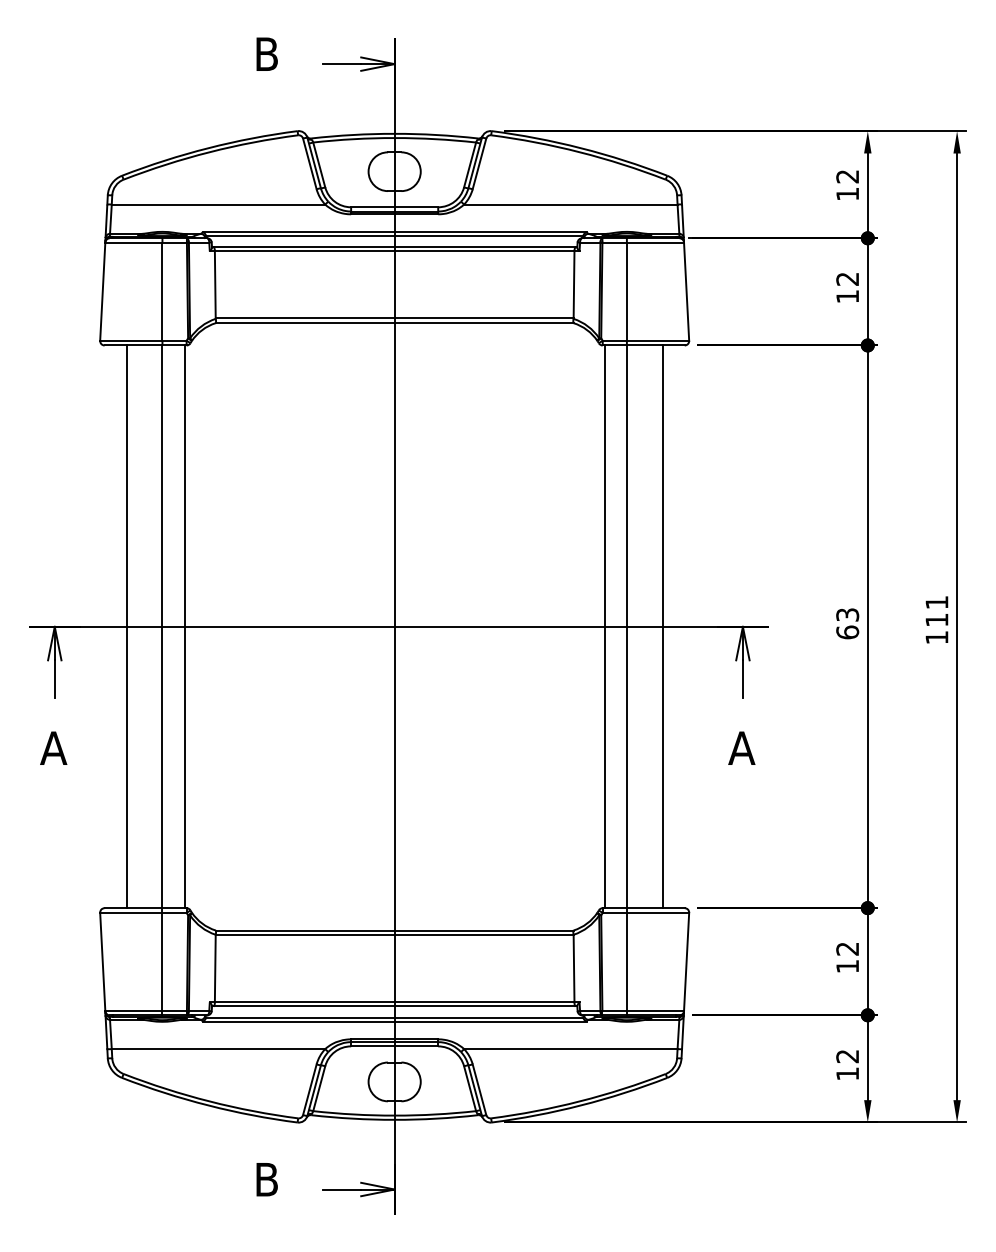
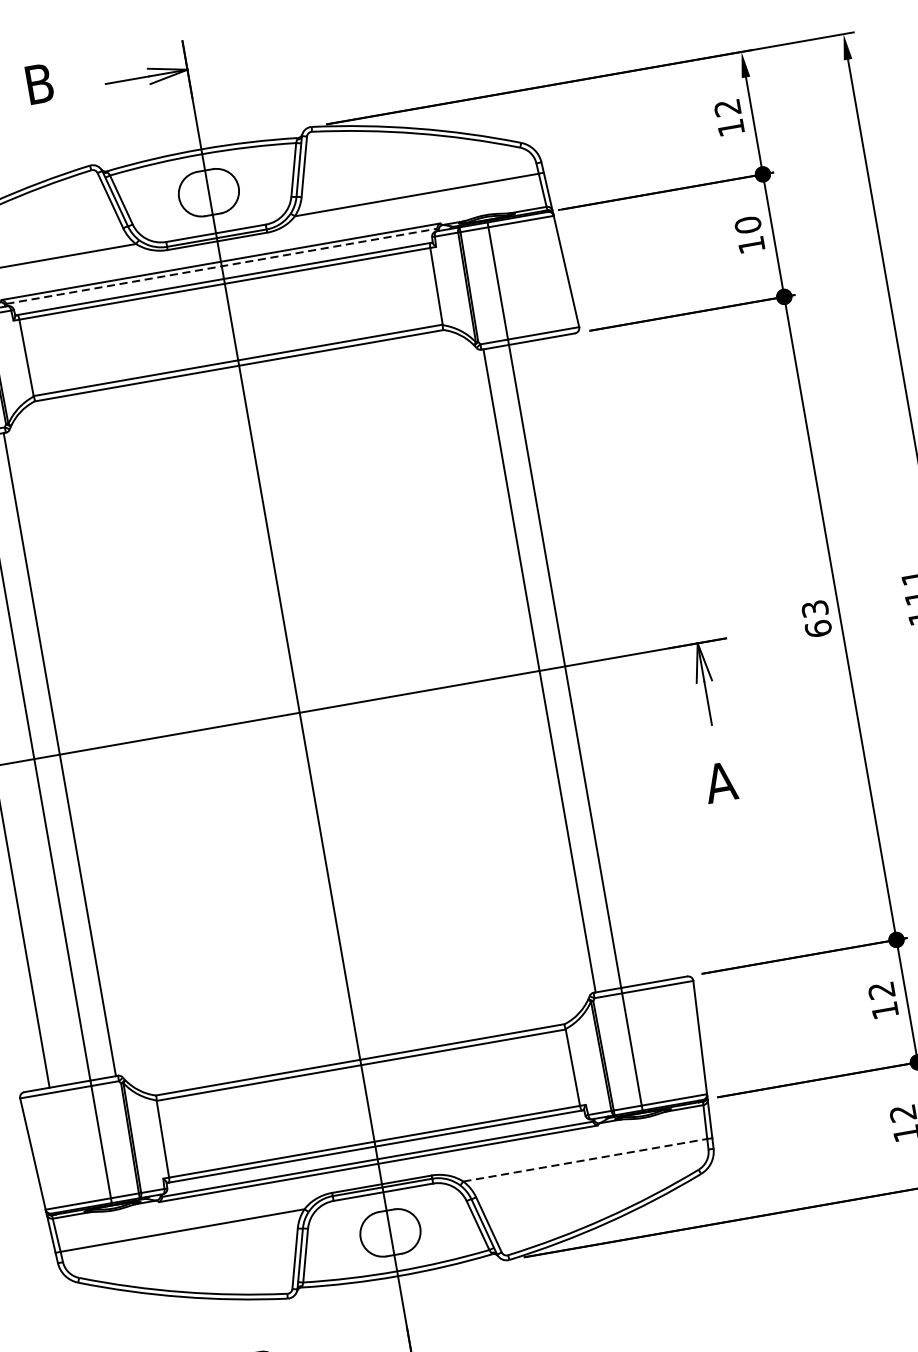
line: (395, 236) -> (222, 266), solid -> dashed
text: (847, 279) -> (747, 225), 12 -> 10
line: (662, 626) -> (605, 658), removed
line: (570, 1049) -> (584, 1160), solid -> dashed

